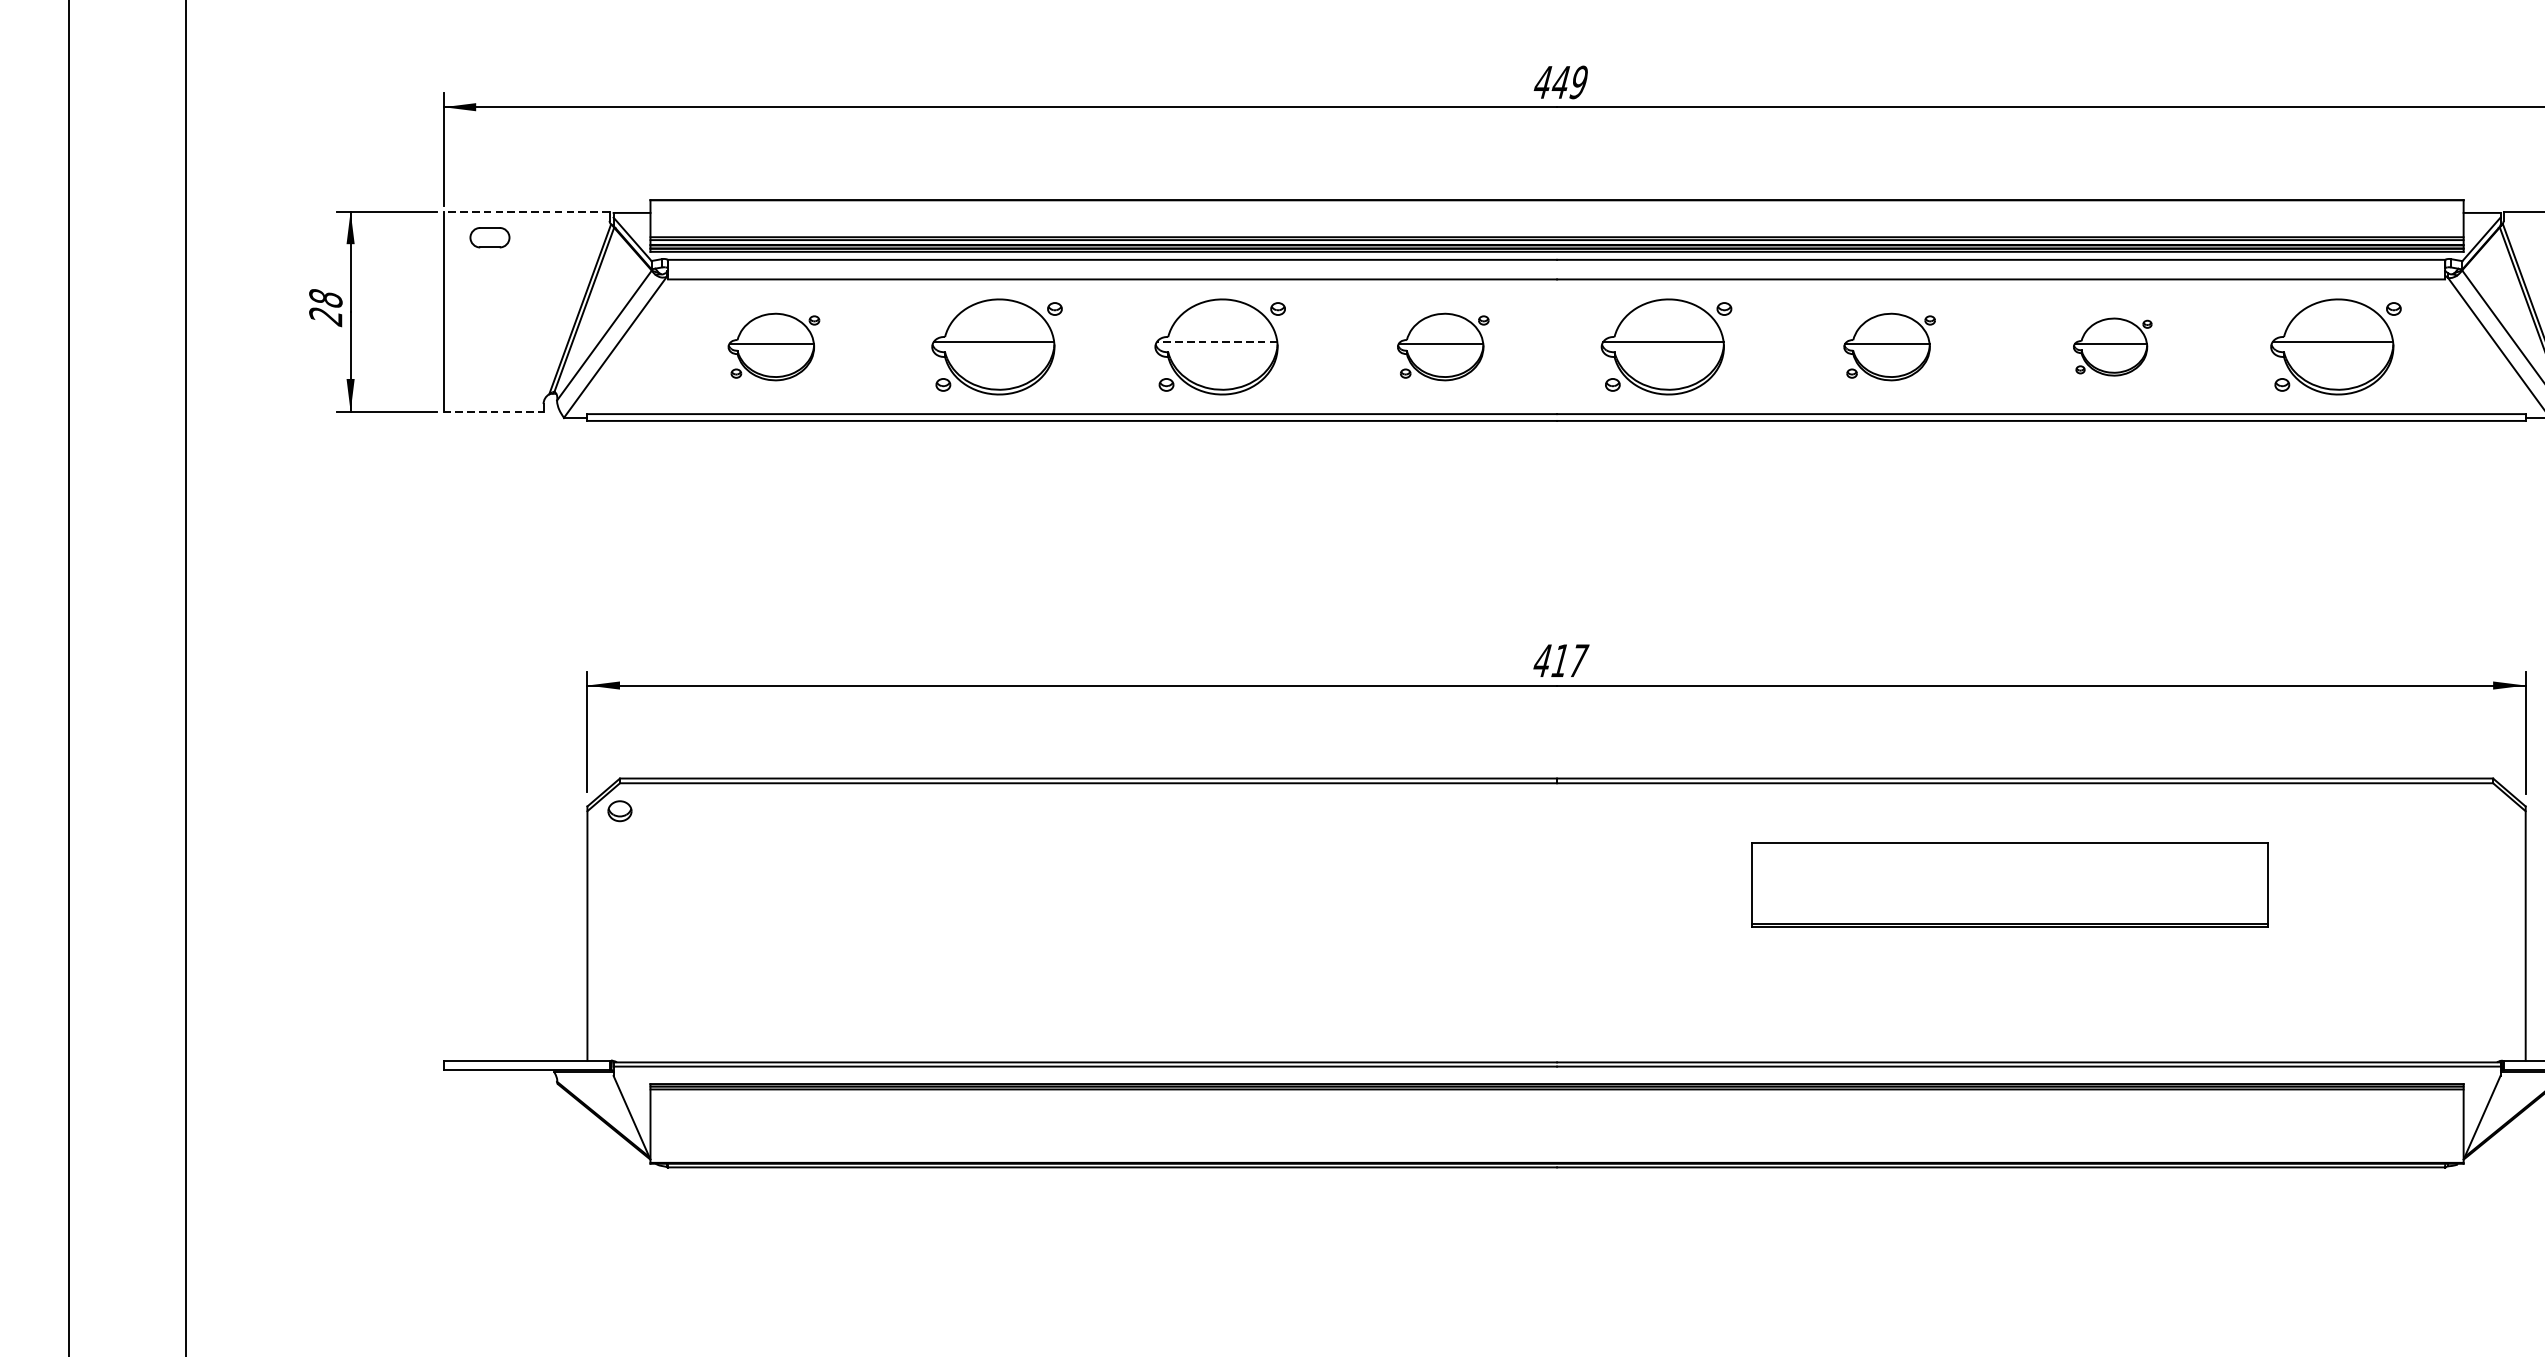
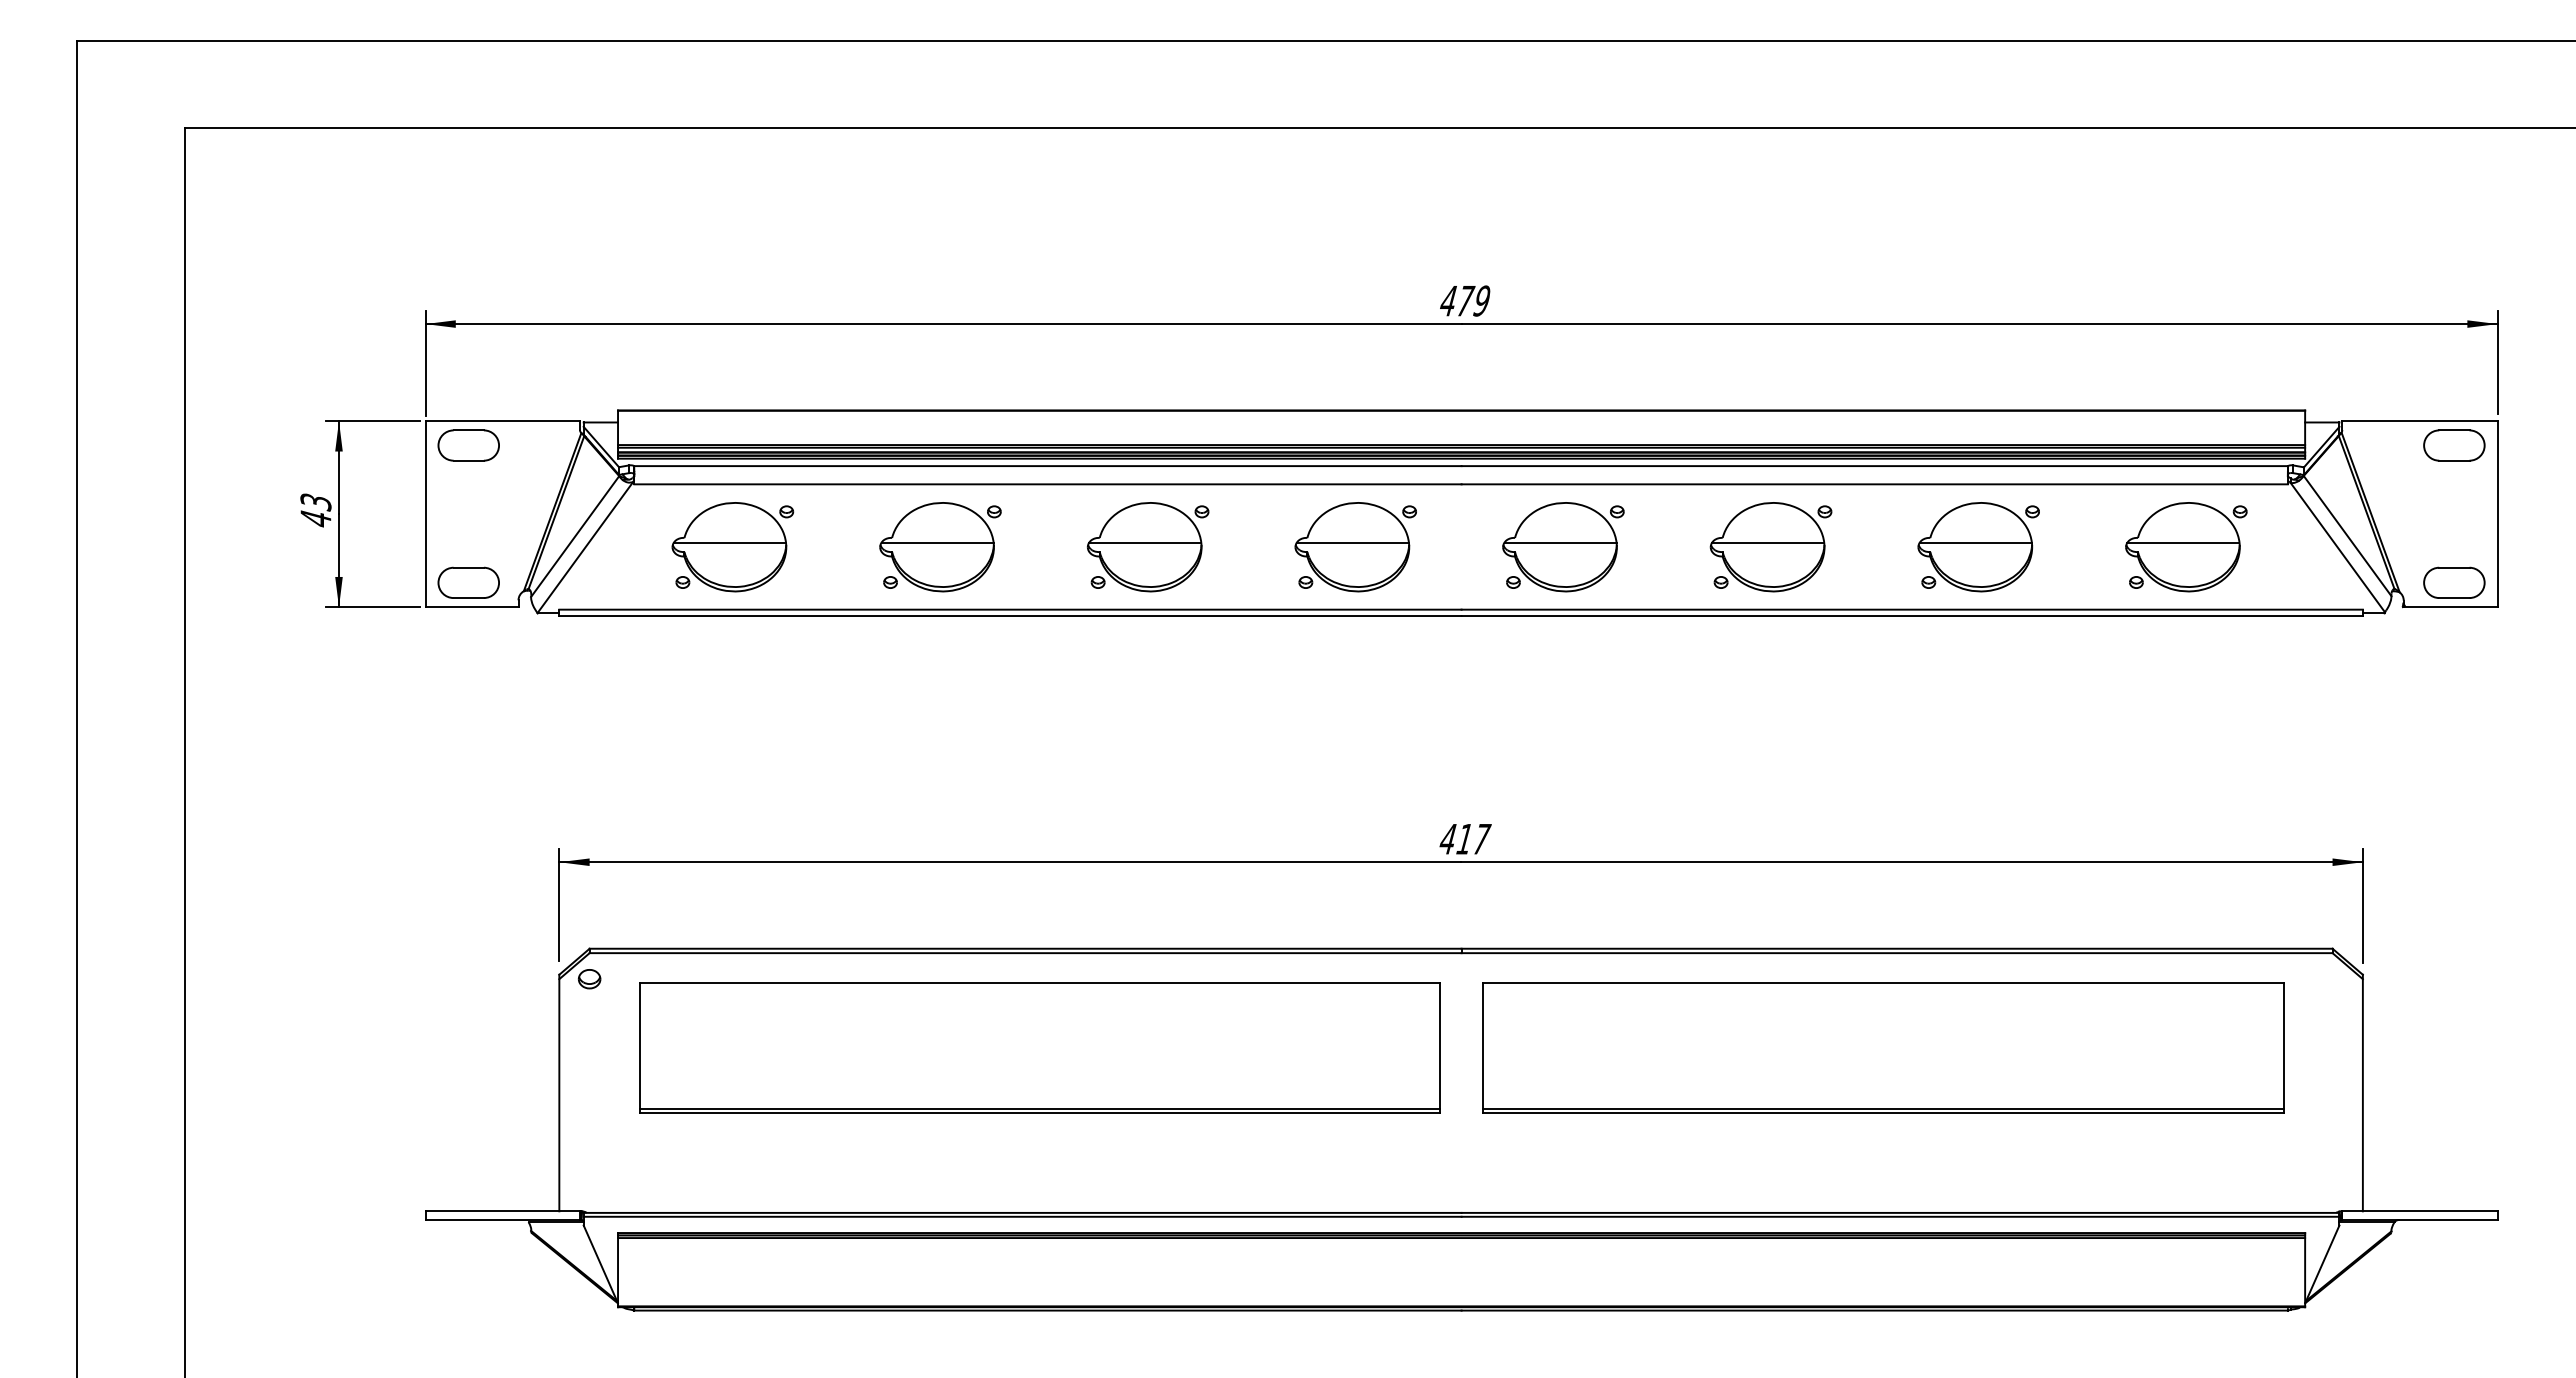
text: (1561, 82) -> (1465, 301), 449 -> 479
line: (526, 211) -> (502, 421), dashed -> solid
part: (489, 237) -> (468, 445), size x1.67
text: (325, 307) -> (315, 510), 28 -> 43
line: (1217, 341) -> (1145, 542), dashed -> solid
part: (773, 347) -> (732, 547), size x1.43
part: (1443, 347) -> (1355, 547), size x1.43
part: (1889, 347) -> (1770, 547), size x1.43
part: (2112, 347) -> (1978, 547), size x1.67
part: (489, 384) -> (468, 582), added
line: (494, 411) -> (472, 607), dashed -> solid
part: (1103, 884) -> (1039, 1047), added
part: (2010, 884) -> (1883, 1047), size x1.67

